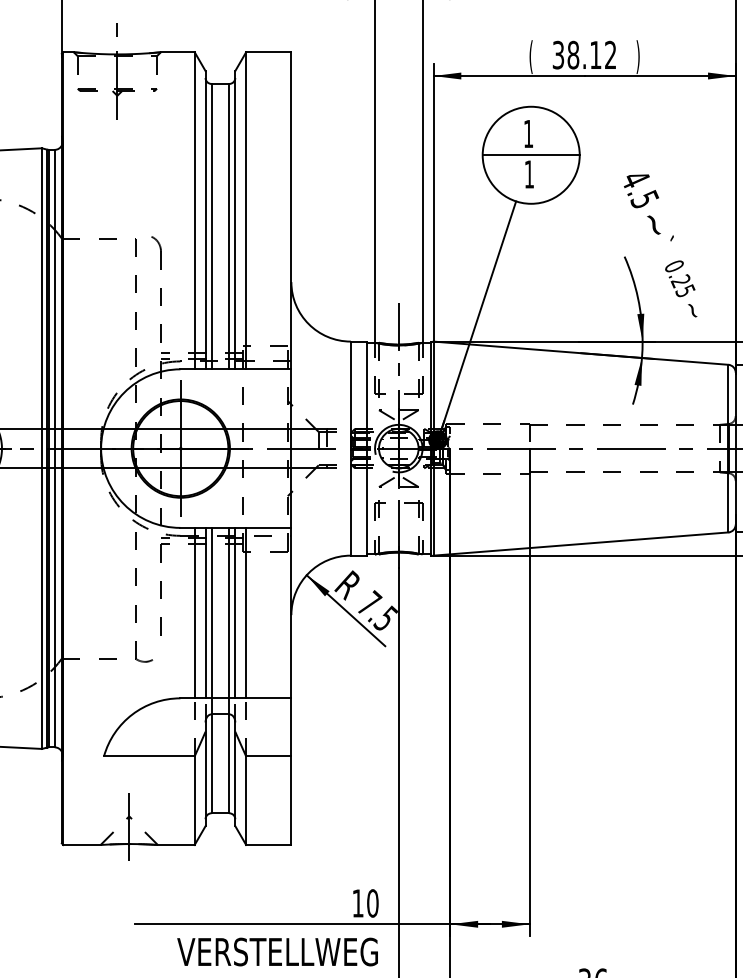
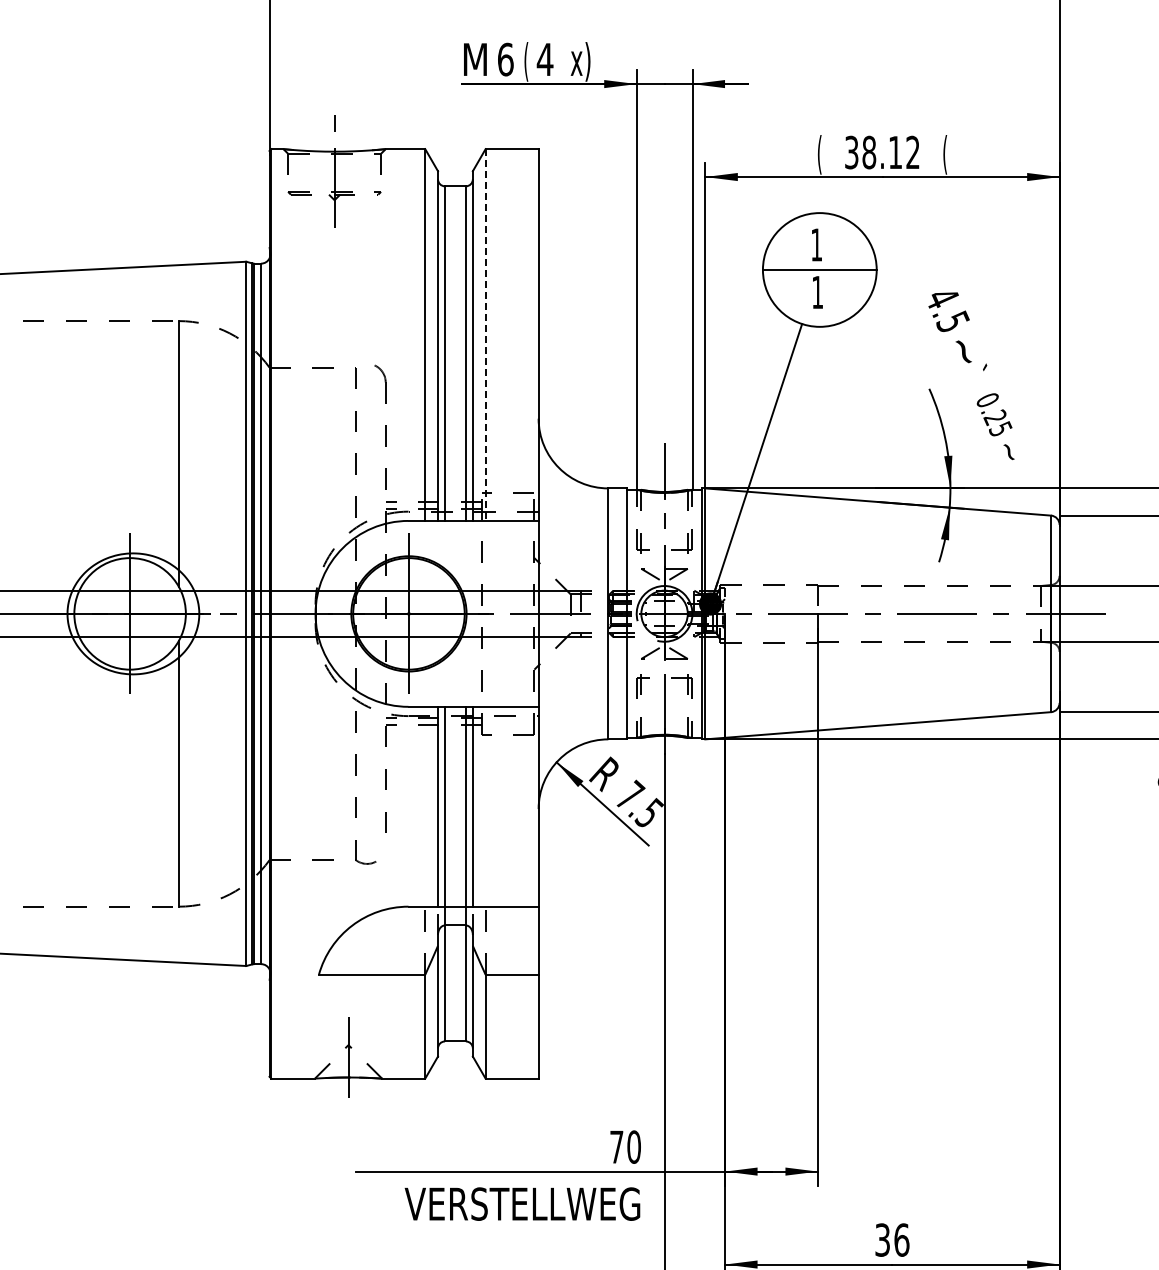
text: (638, 56) -> (945, 154), ) -> (
line: (246, 211) -> (485, 335), solid -> dashed
line: (194, 612) -> (425, 806), removed
line: (246, 612) -> (485, 806), removed
text: (357, 902) -> (616, 1146), 10 -> 70

